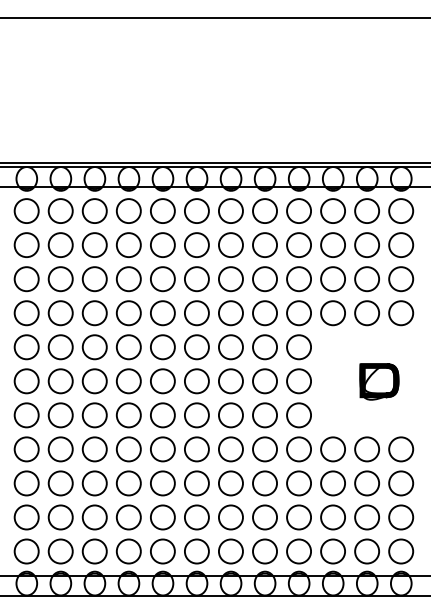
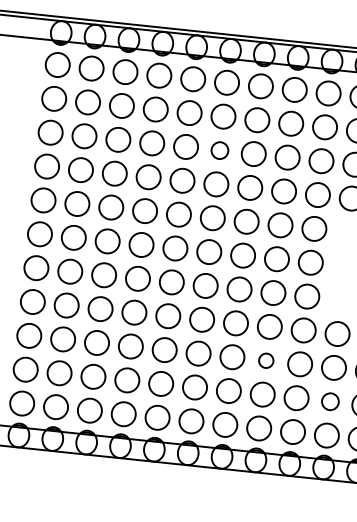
circle: (196, 279) -> (219, 150), size x0.7
circle: (264, 483) -> (265, 360), size x0.6
circle: (332, 517) -> (329, 401), size x0.7

